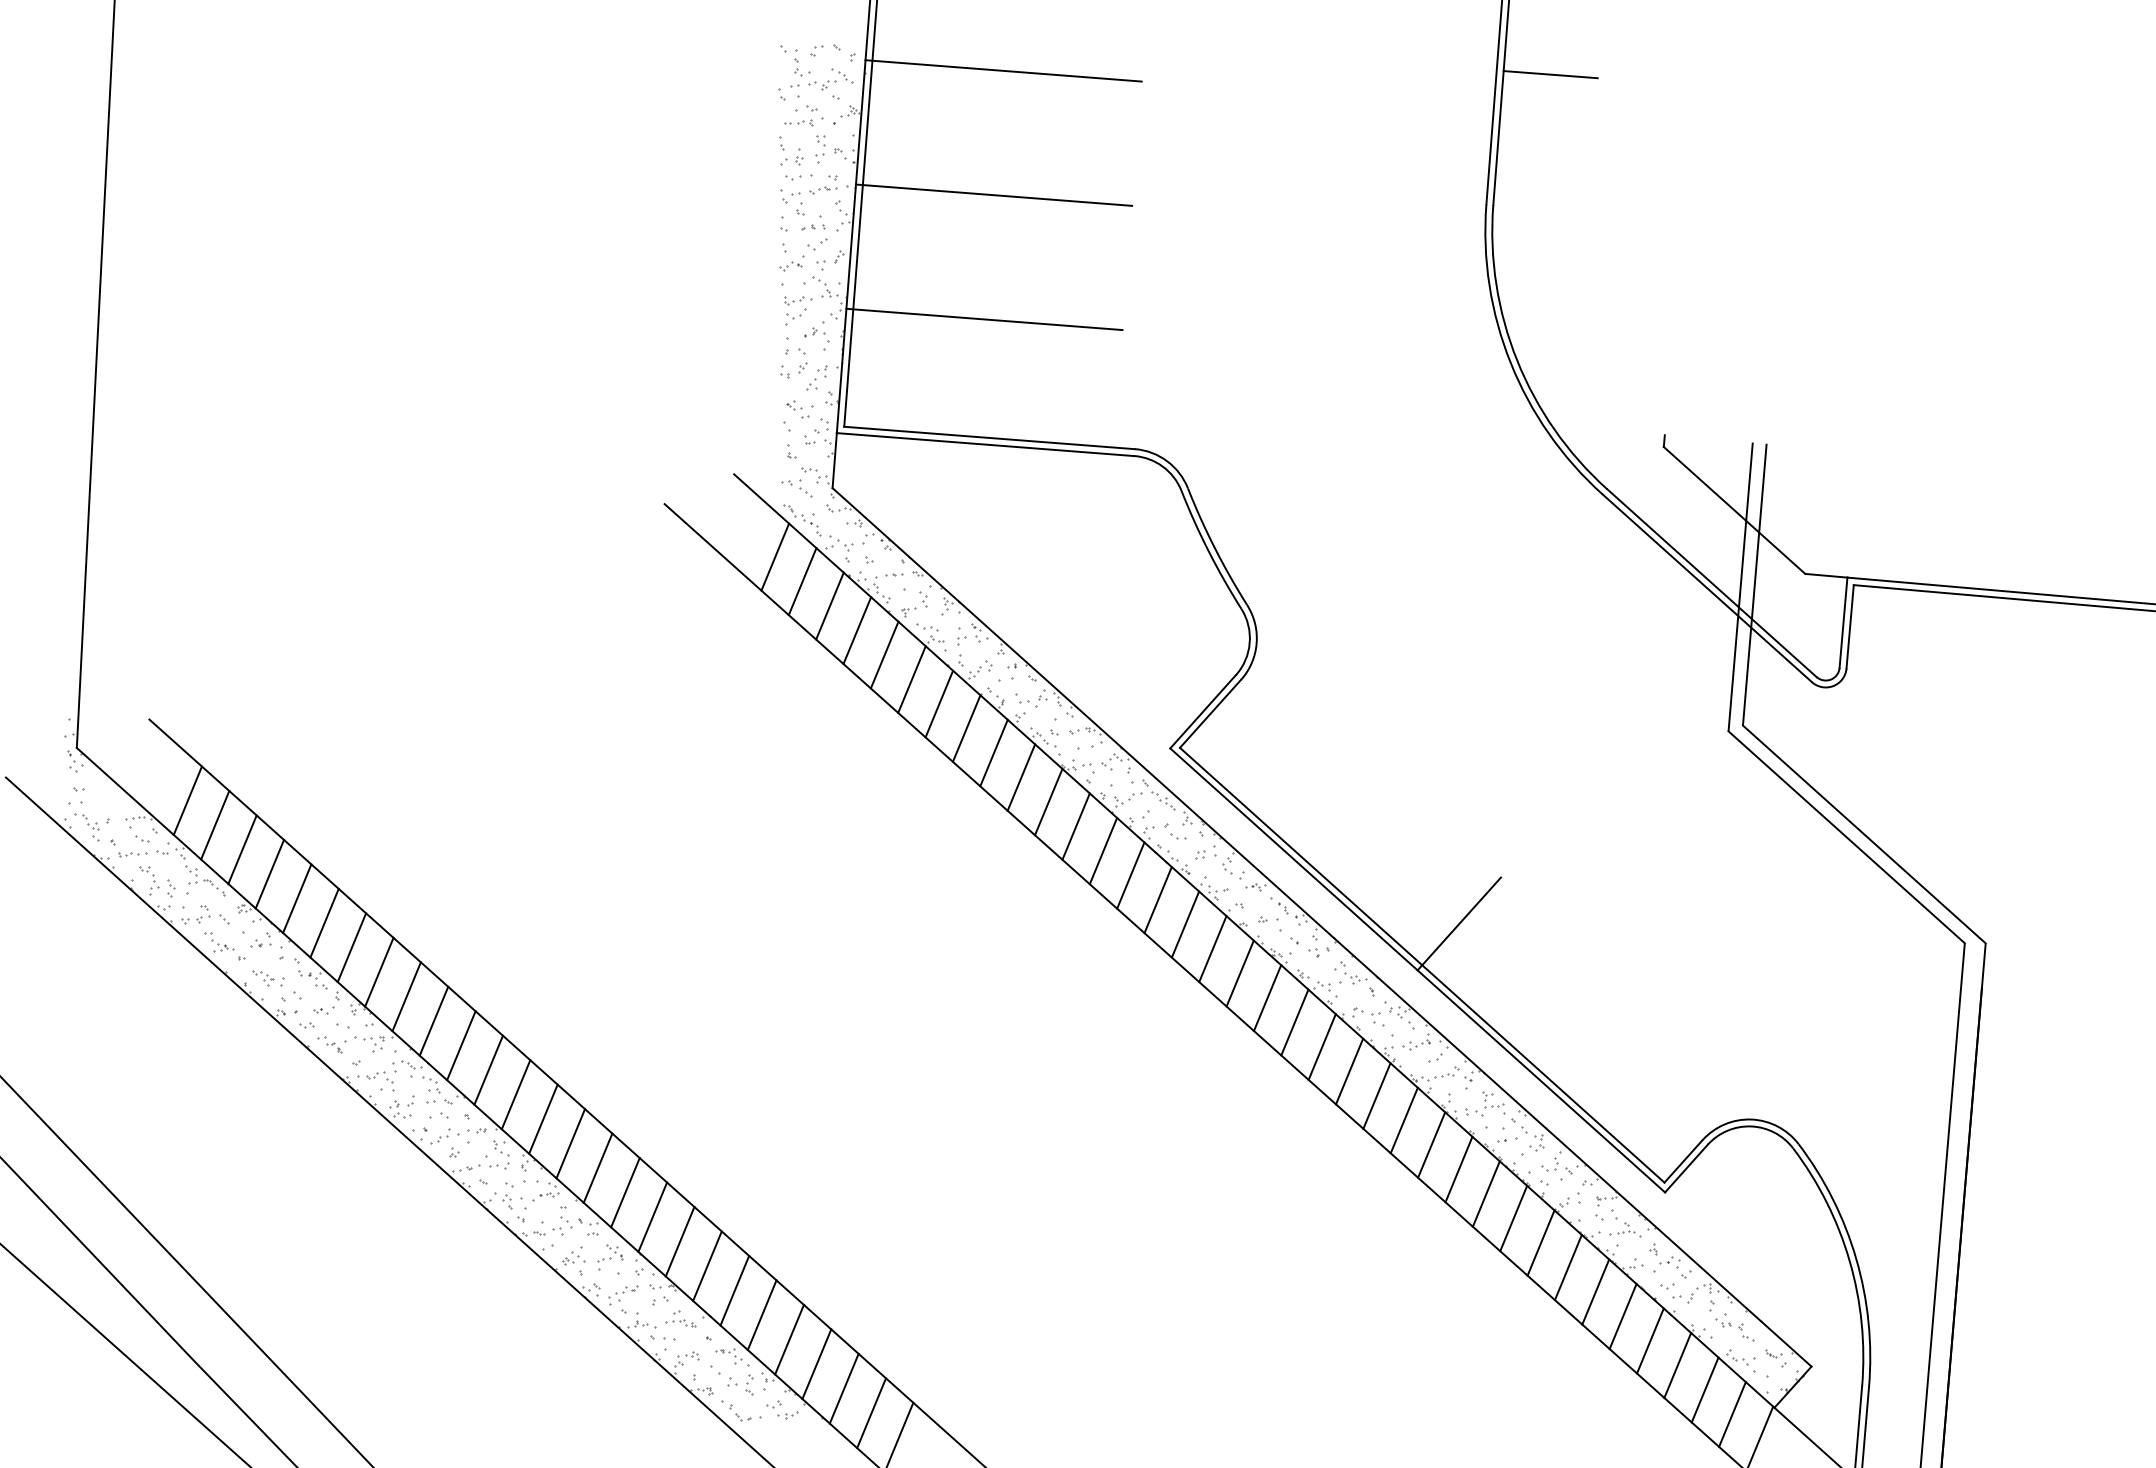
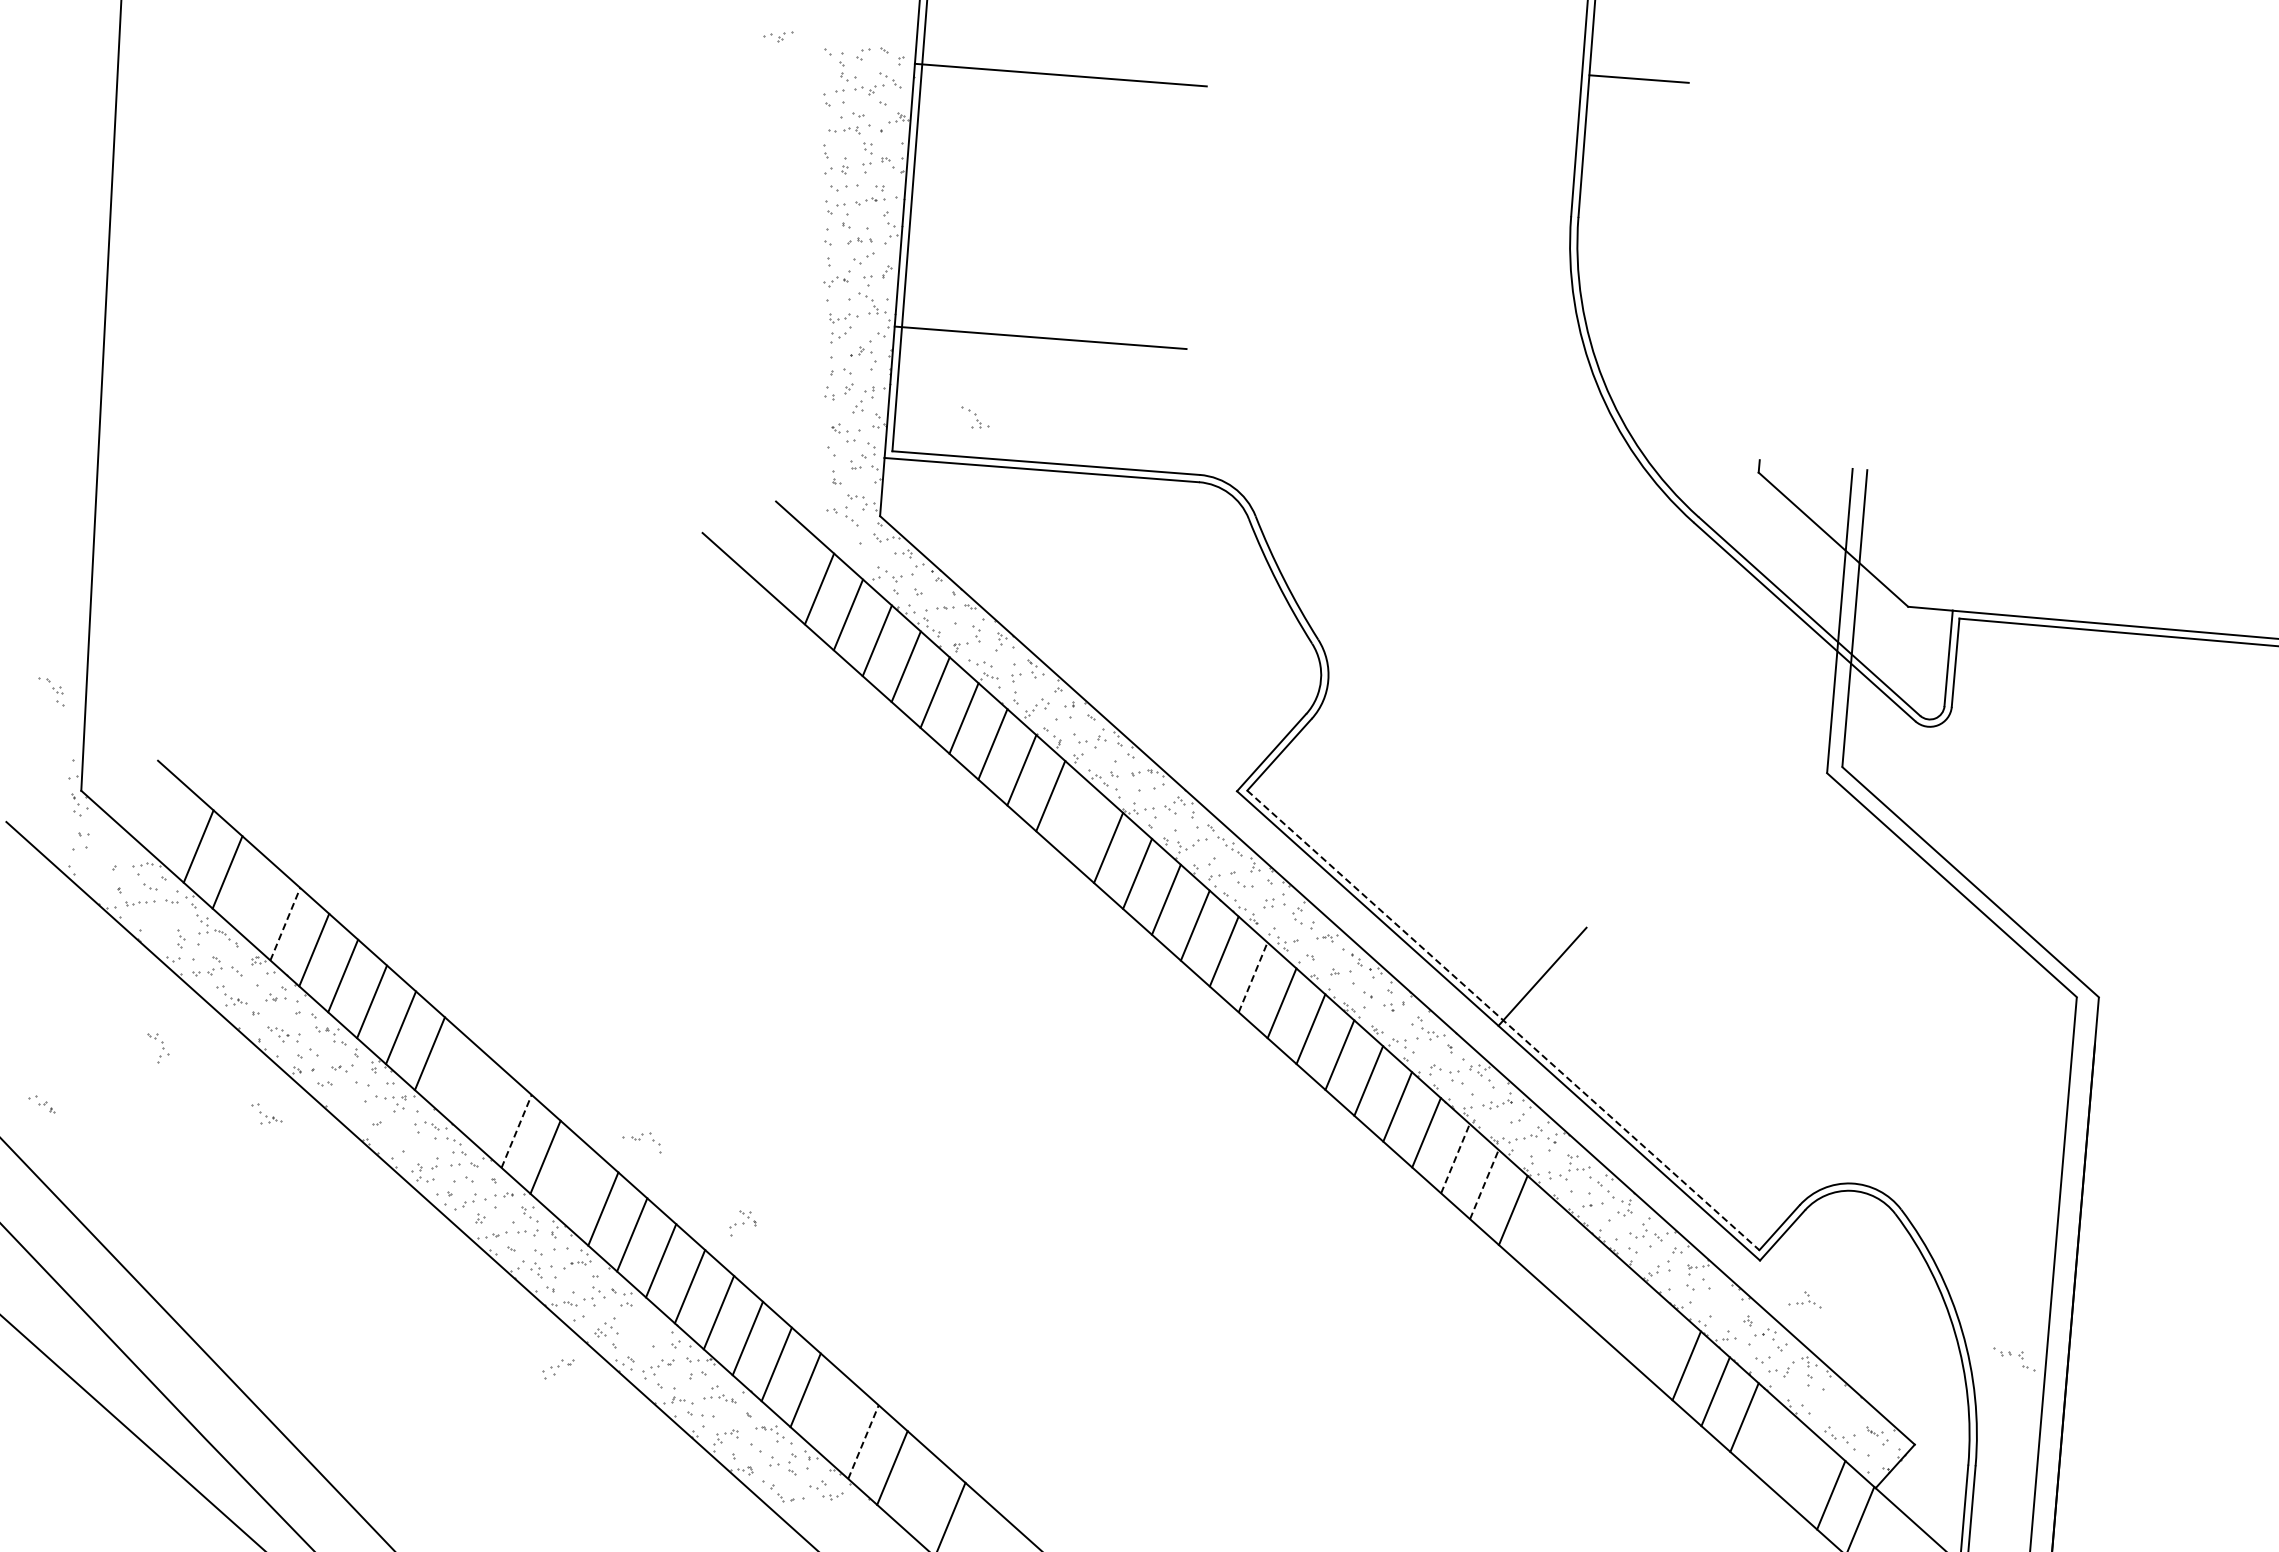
part: (736, 34) -> (778, 36), added
line: (993, 195) -> (1050, 206), removed
part: (922, 394) -> (975, 417), added
part: (802, 519) -> (848, 549), removed
line: (1021, 777) -> (1079, 821), removed
part: (87, 827) -> (51, 691), moved
line: (242, 849) -> (256, 898), removed
line: (270, 873) -> (285, 923), solid -> dashed
part: (149, 881) -> (158, 1048), moved
line: (1185, 924) -> (1253, 977), solid -> dashed
line: (1422, 965) -> (1503, 1020), solid -> dashed
line: (433, 1021) -> (458, 1079), removed
part: (329, 1044) -> (41, 1104), moved
line: (461, 1045) -> (487, 1105), removed
part: (252, 1053) -> (266, 1113), added
line: (488, 1069) -> (516, 1130), solid -> dashed
part: (375, 1080) -> (641, 1142), moved
line: (1376, 1095) -> (1455, 1158), solid -> dashed
line: (543, 1118) -> (574, 1182), removed
line: (1404, 1120) -> (1484, 1184), solid -> dashed
line: (1459, 1168) -> (1542, 1235), removed
line: (1485, 1193) -> (1570, 1261), removed
line: (1513, 1217) -> (1599, 1287), removed
part: (1624, 1229) -> (1804, 1299), moved
line: (1540, 1242) -> (1628, 1313), removed
part: (609, 1257) -> (742, 1223), moved
line: (1568, 1267) -> (1657, 1339), removed
part: (528, 1295) -> (558, 1369), added
part: (1734, 1330) -> (2014, 1359), moved
line: (789, 1339) -> (834, 1416), removed
line: (816, 1364) -> (863, 1442), solid -> dashed
line: (1677, 1365) -> (1773, 1443), removed
line: (1705, 1390) -> (1802, 1469), removed
line: (871, 1412) -> (921, 1493), removed

